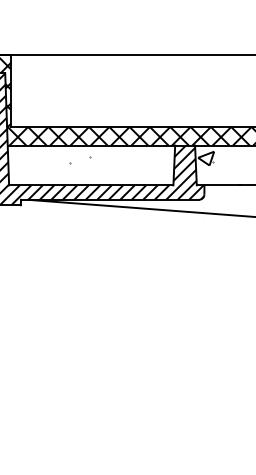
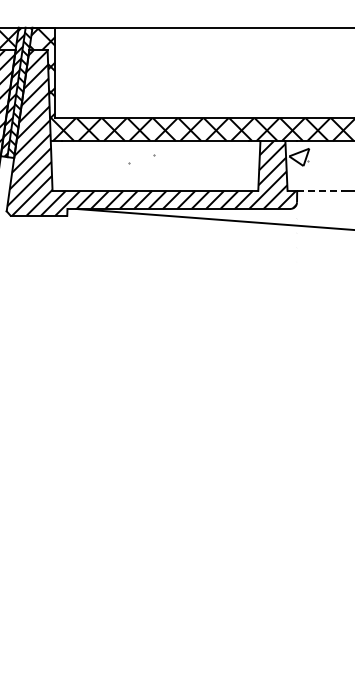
line: (223, 185) -> (320, 190), solid -> dashed

